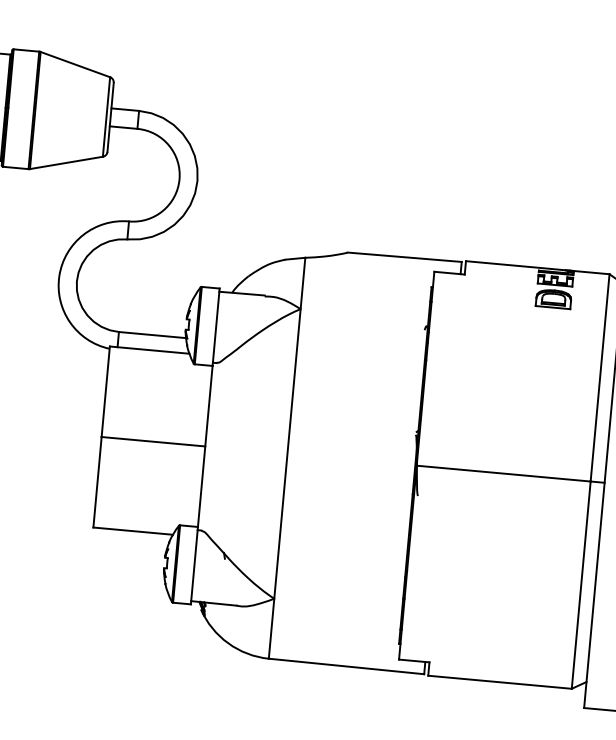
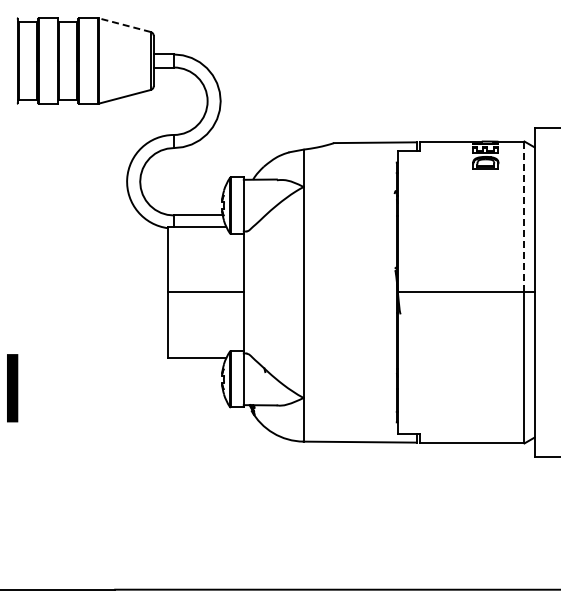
line: (74, 64) -> (124, 25), solid -> dashed
line: (600, 377) -> (524, 216), solid -> dashed

